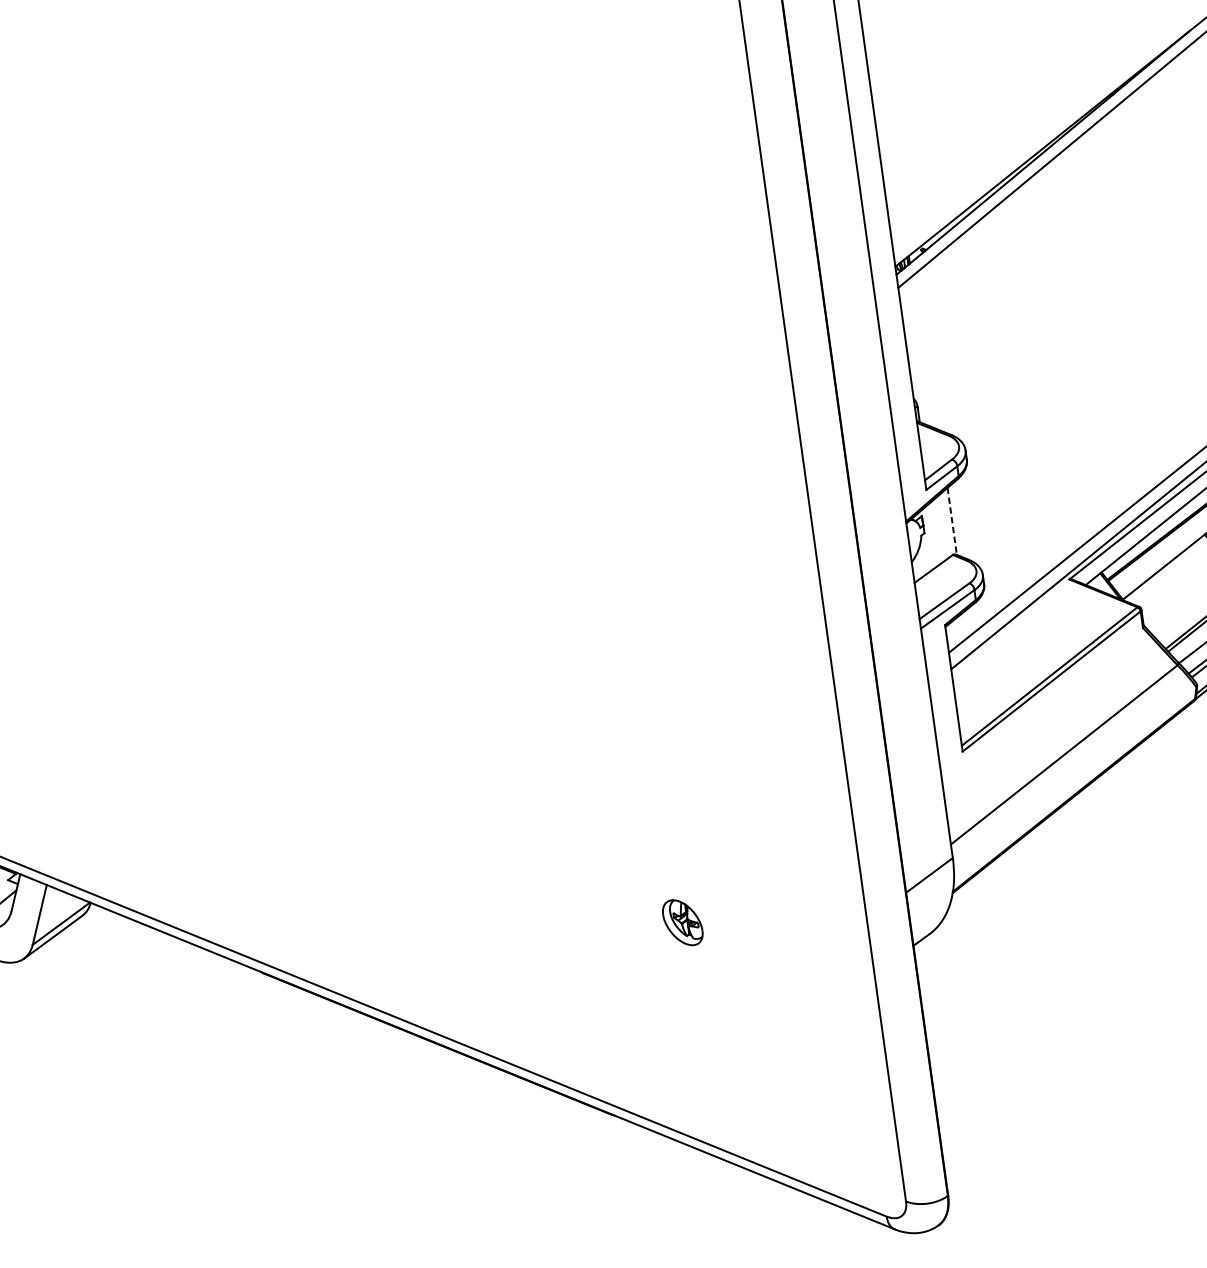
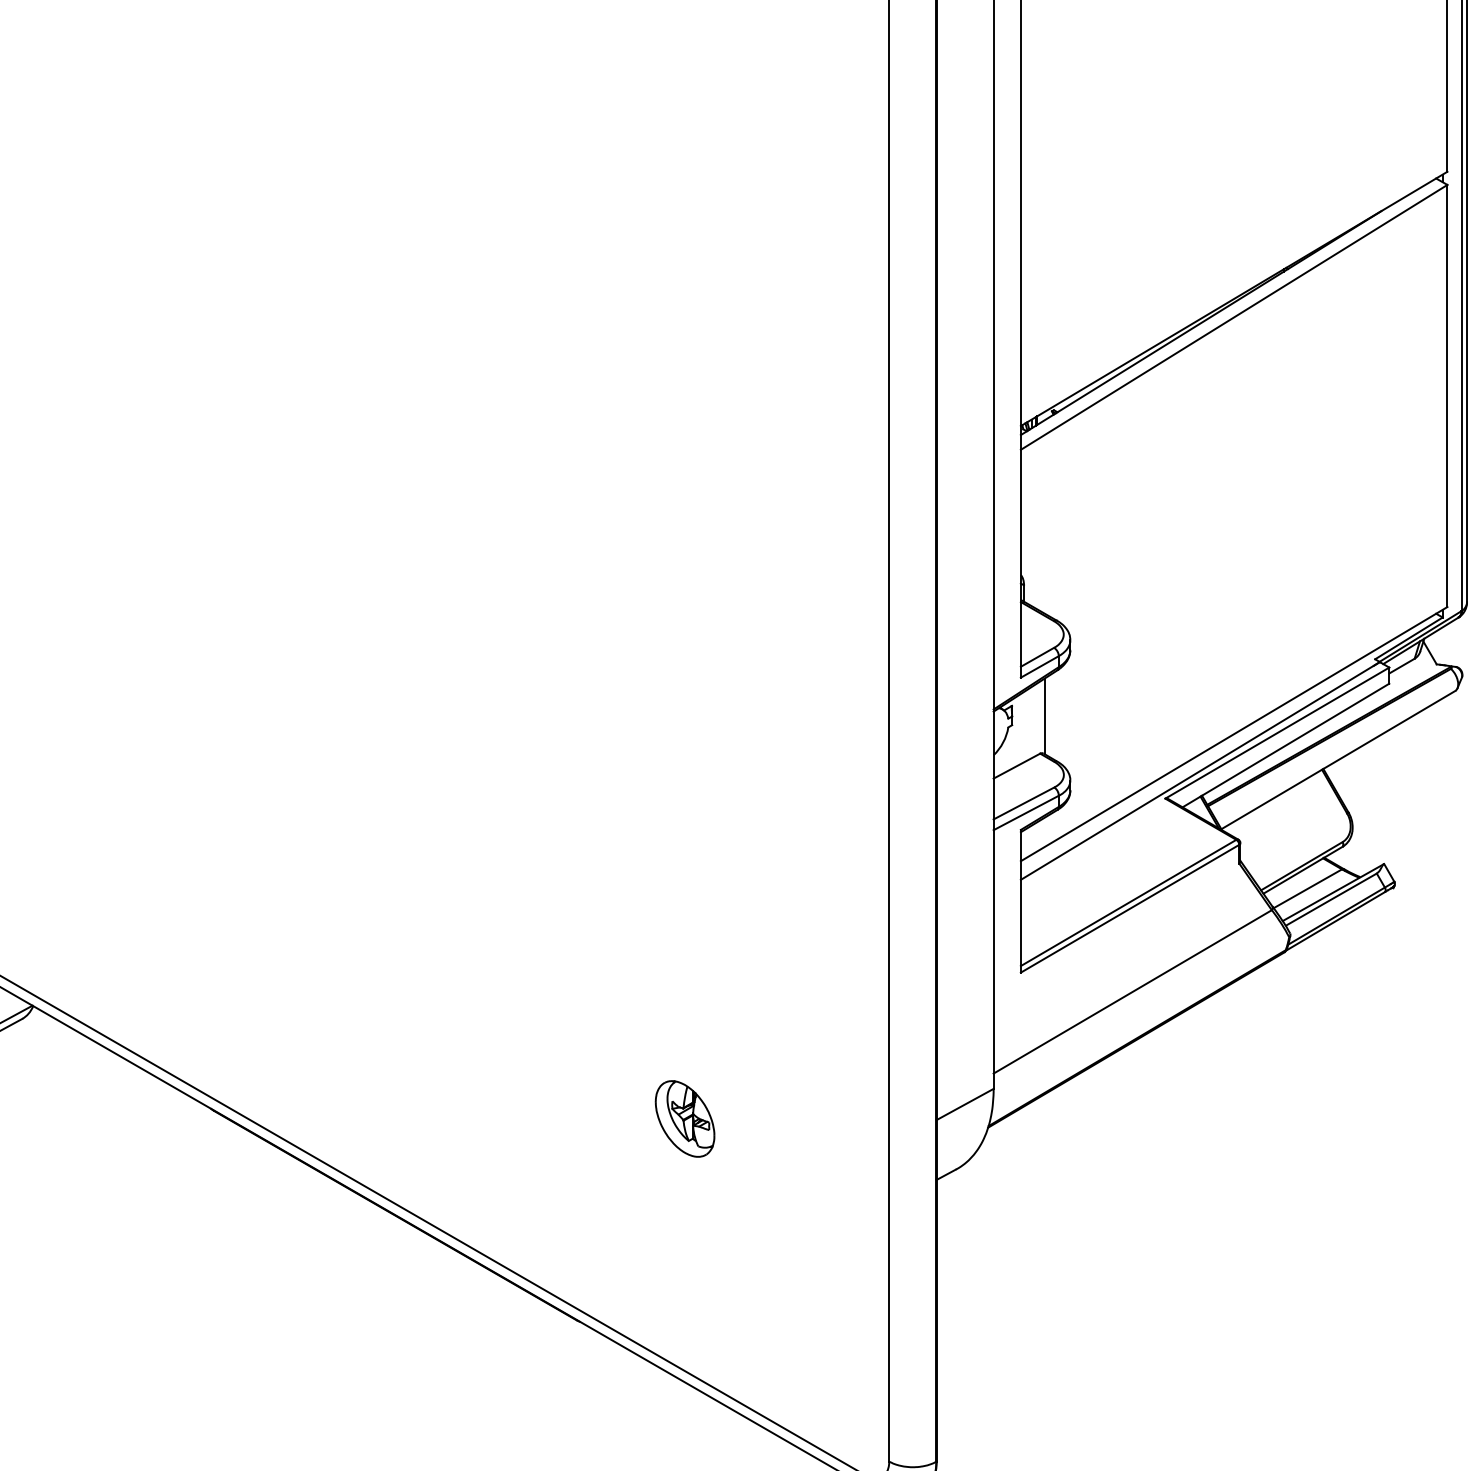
line: (952, 521) -> (1044, 716), dashed -> solid
part: (682, 922) -> (684, 1118), size x1.43

